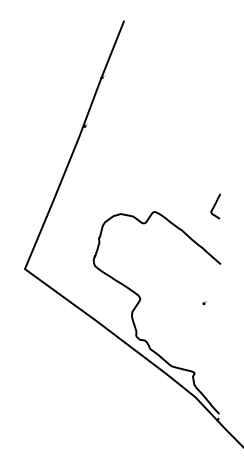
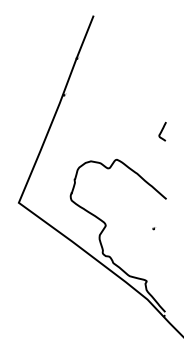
curve: (215, 206) -> (162, 131), moved

